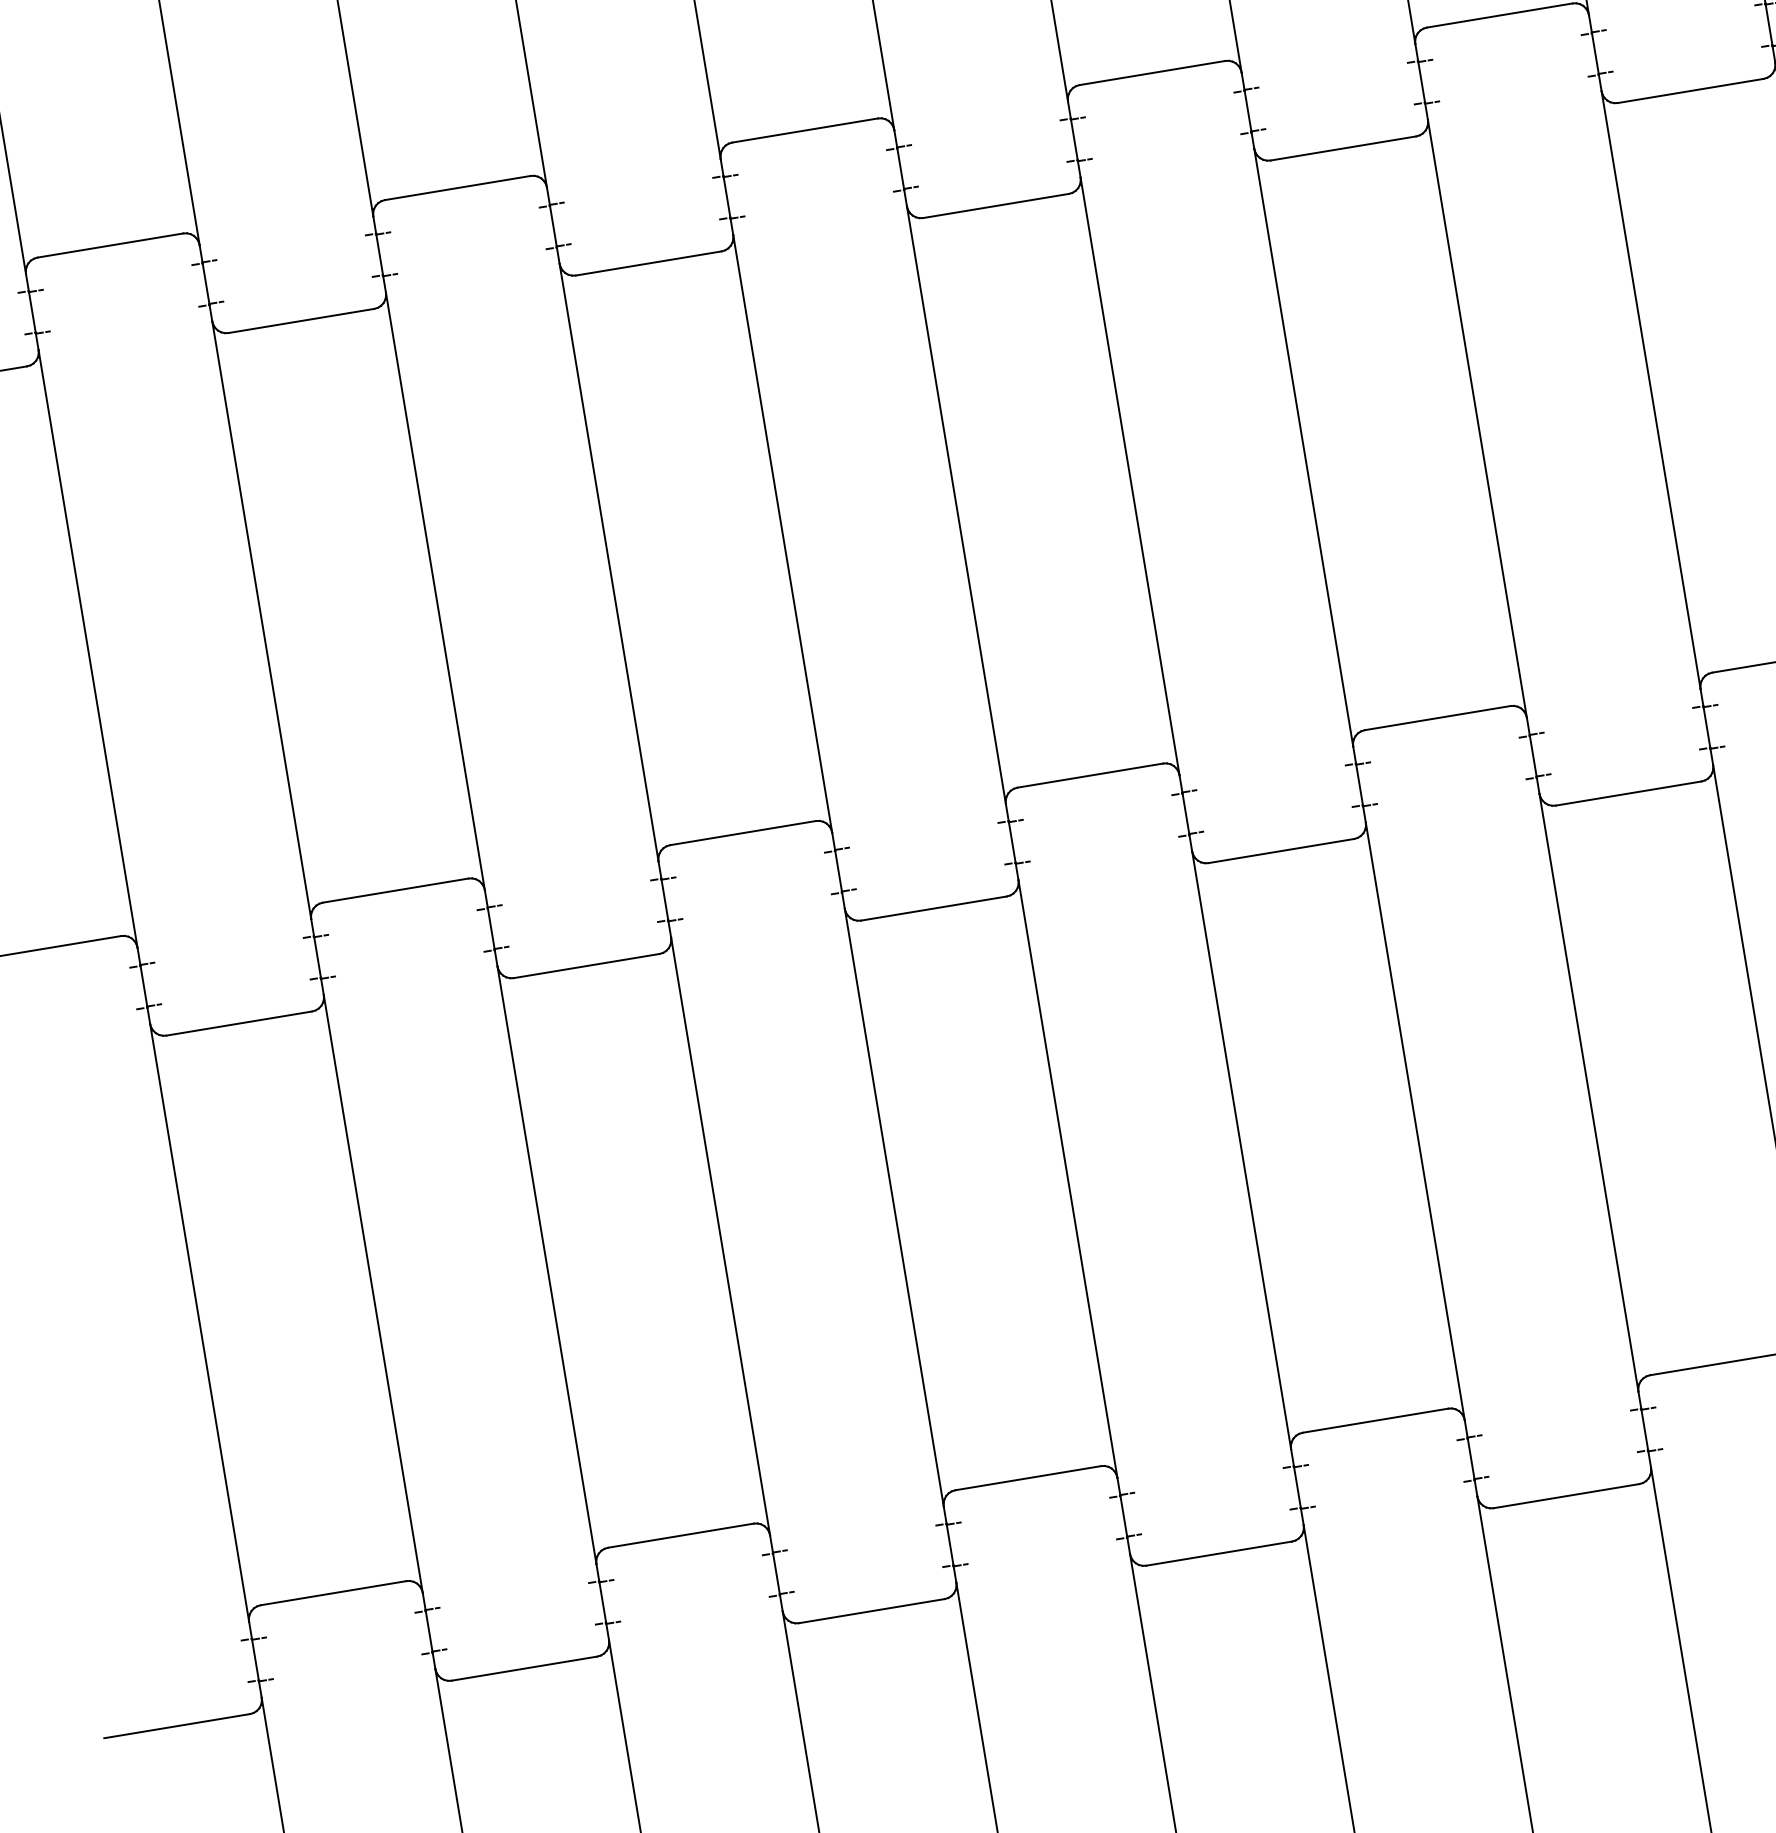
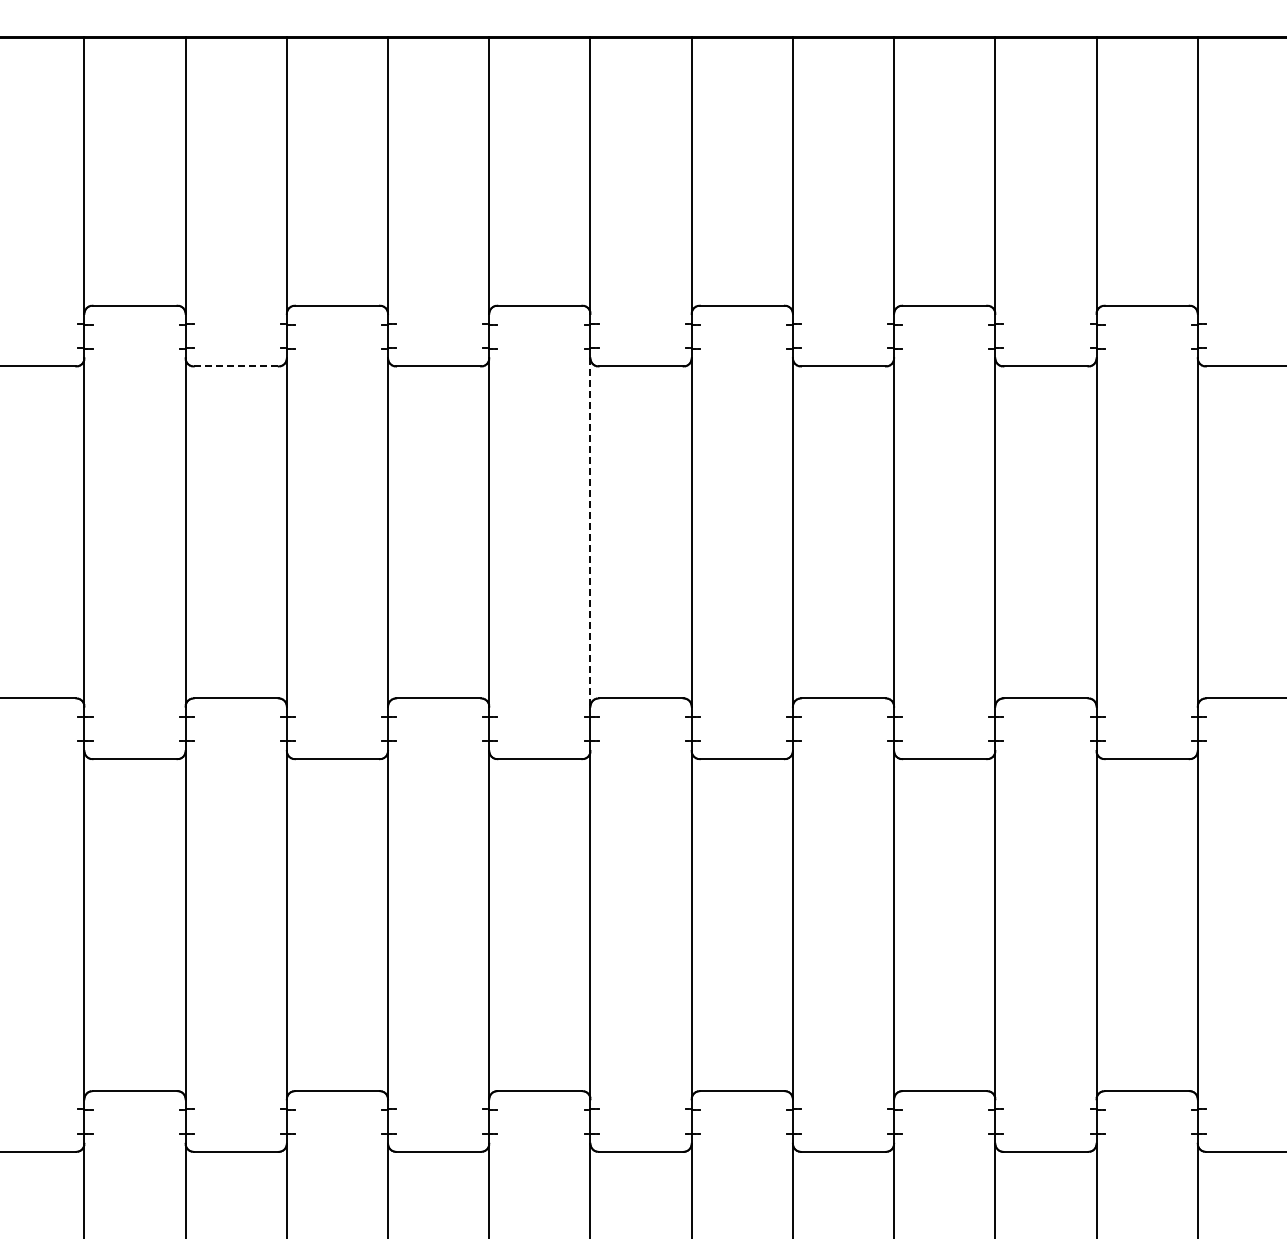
line: (301, 320) -> (236, 366), solid -> dashed
line: (956, 505) -> (590, 532), solid -> dashed

